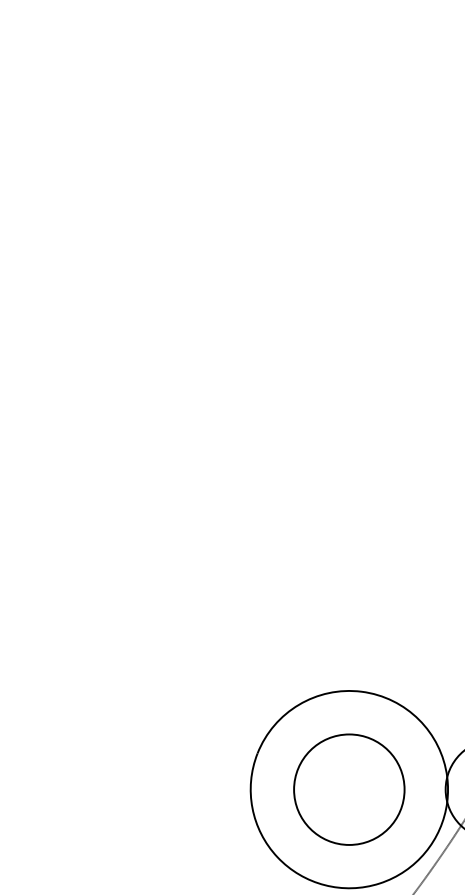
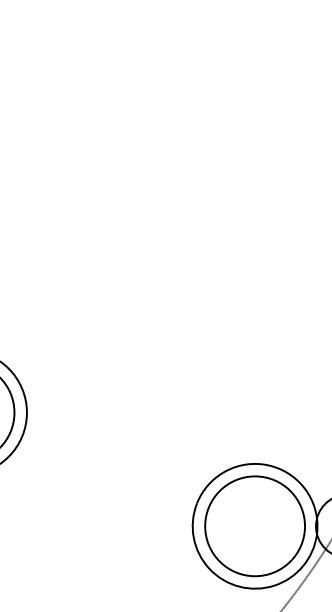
circle: (348, 789) -> (254, 526), size x1.43

